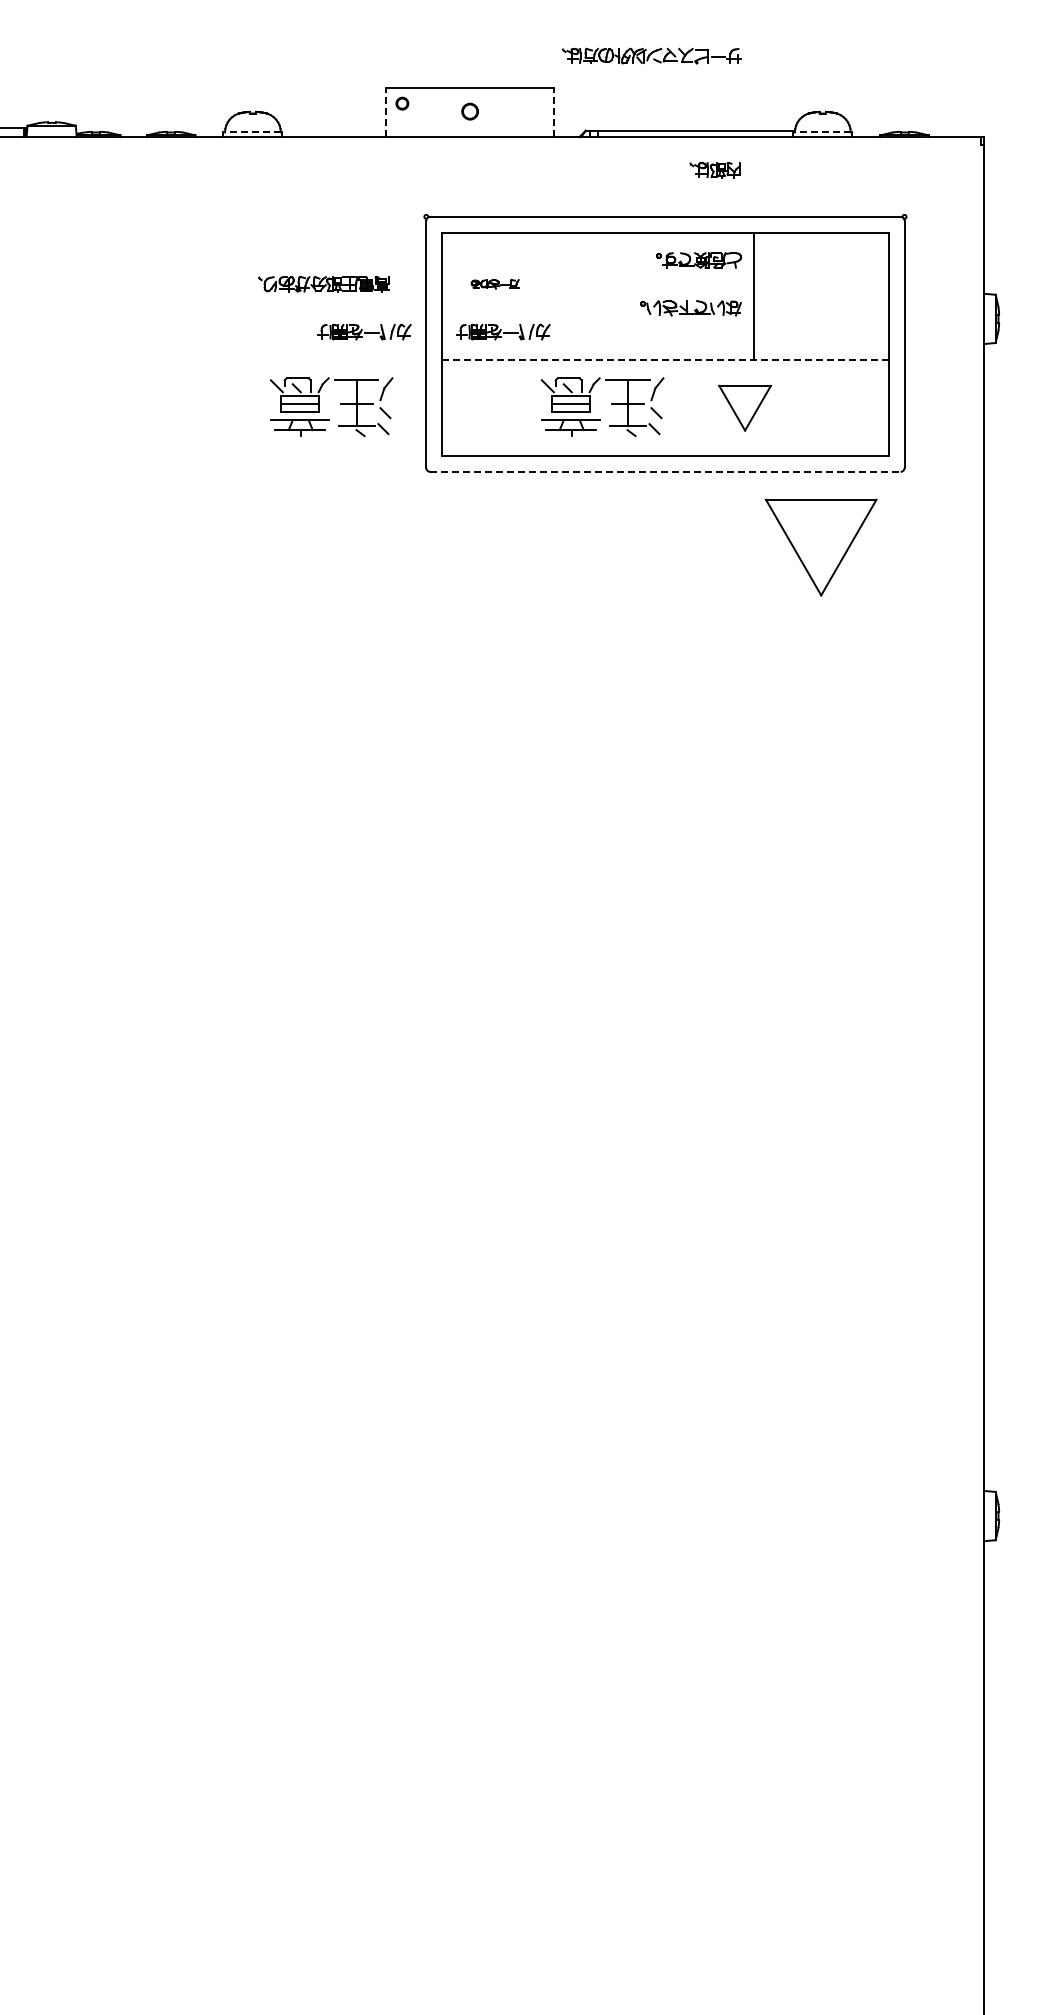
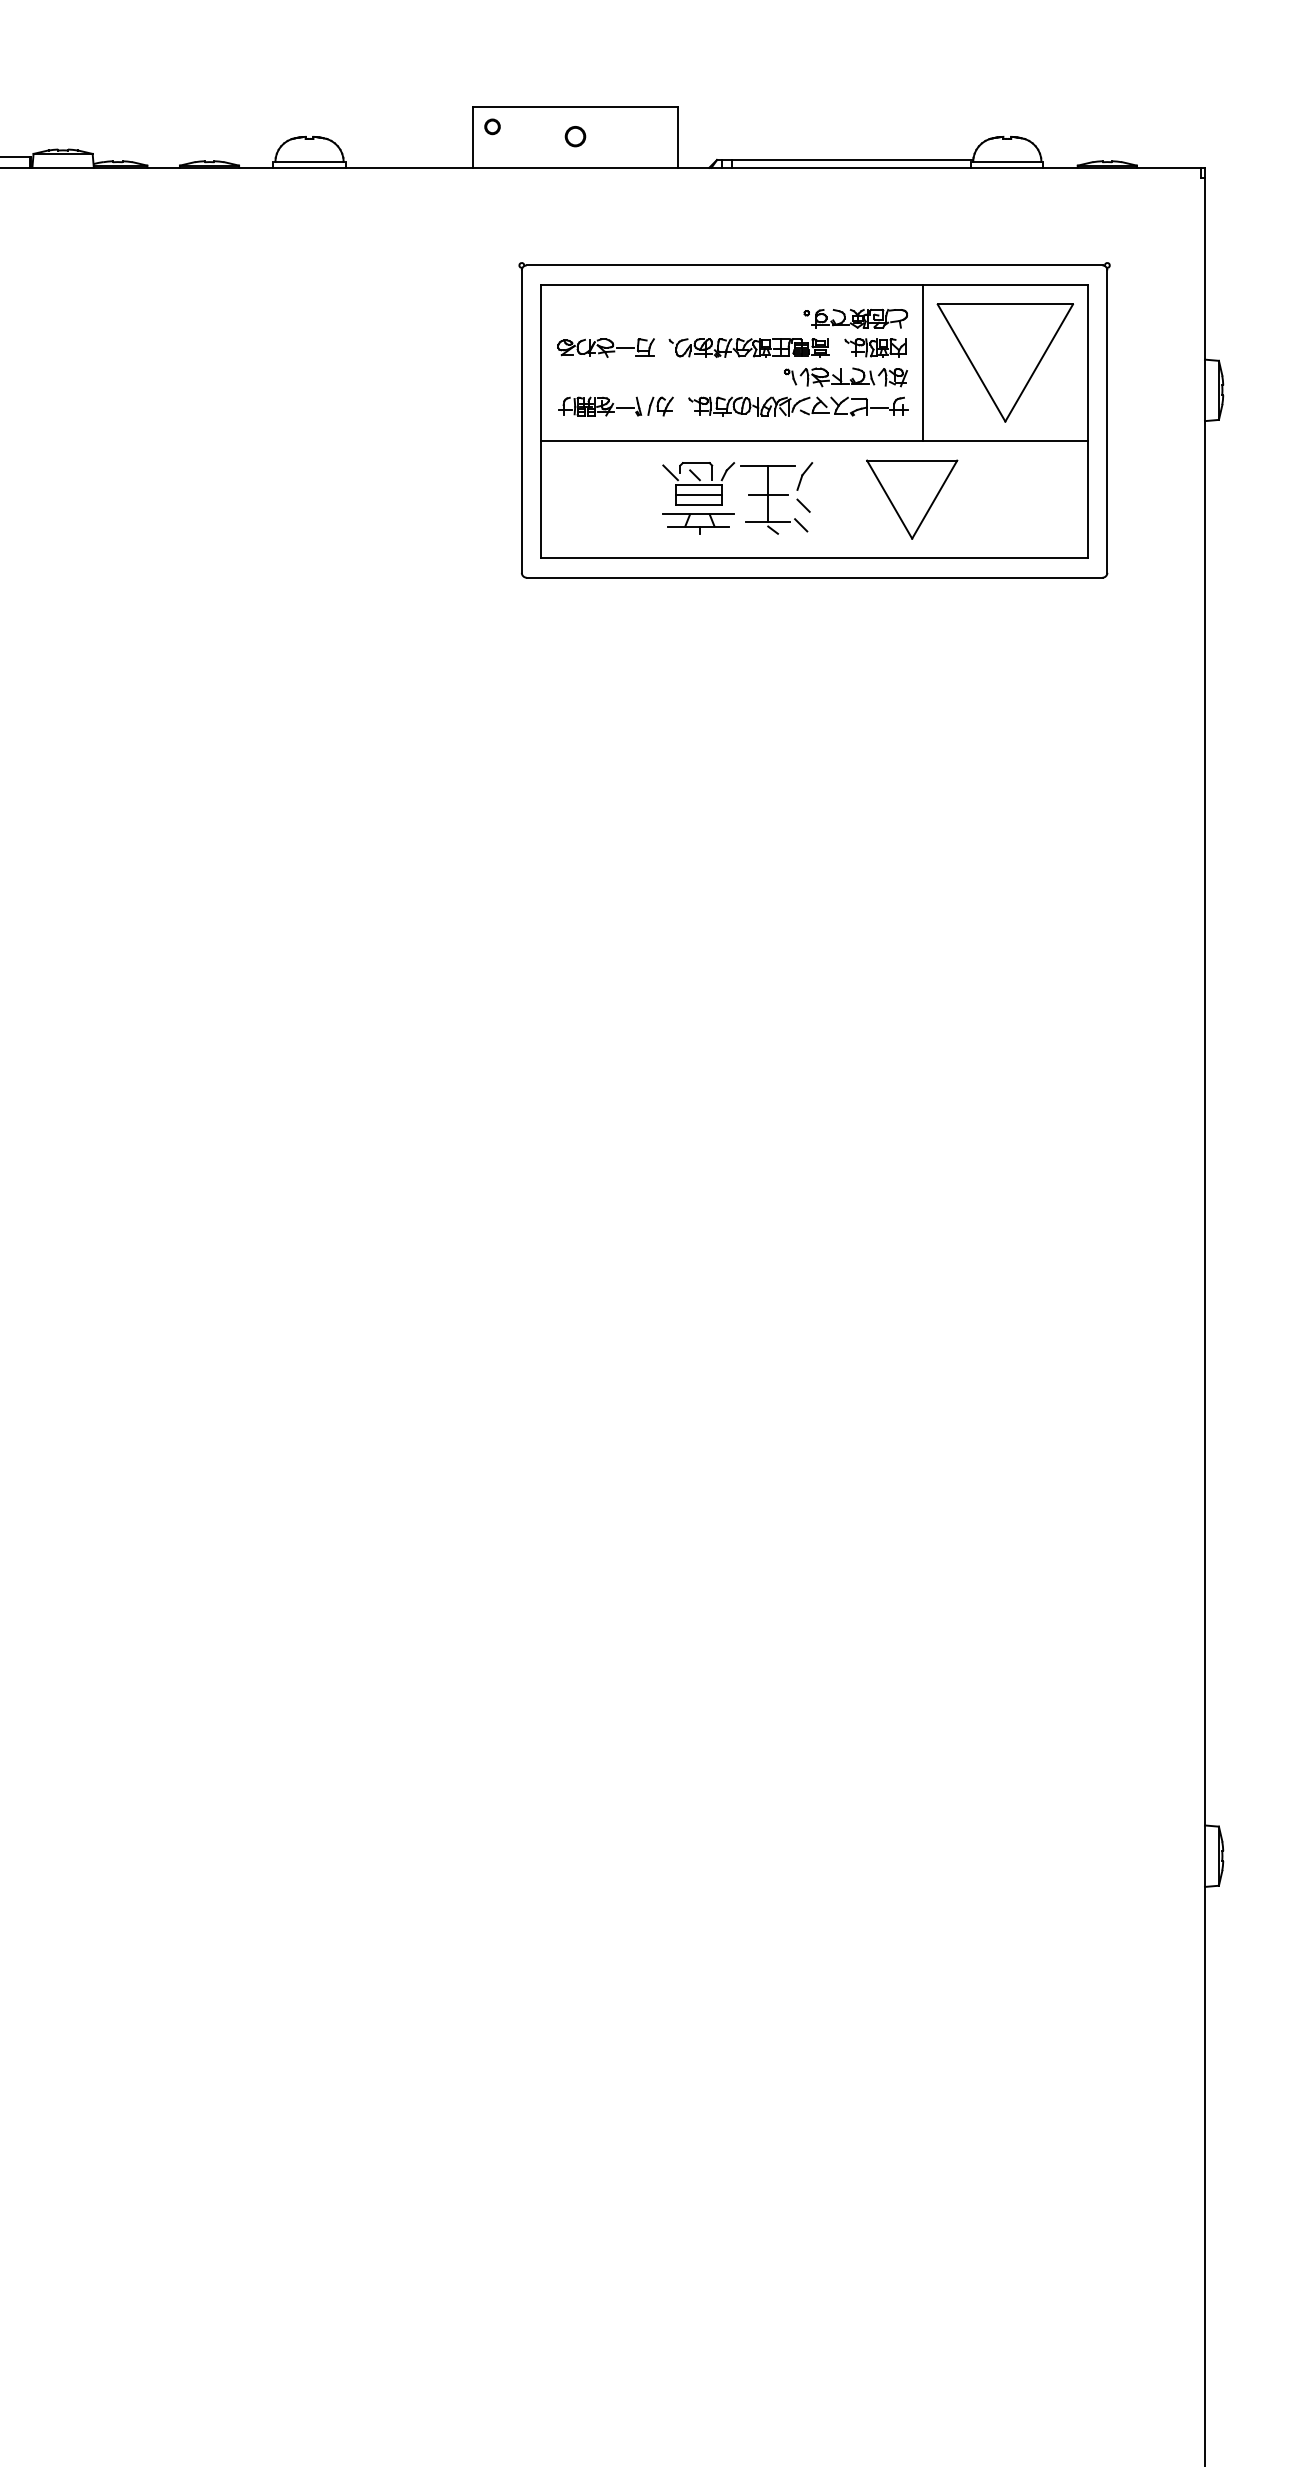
part: (651, 55) -> (797, 405), moved
line: (386, 112) -> (473, 137), dashed -> solid
line: (553, 112) -> (677, 137), dashed -> solid
line: (252, 132) -> (309, 162), dashed -> solid
line: (822, 132) -> (1006, 162), dashed -> solid
part: (714, 170) -> (874, 348), moved
part: (323, 284) -> (748, 348), moved
part: (495, 284) -> (606, 348), size x1.67
part: (364, 331) -> (446, 405), removed
line: (664, 360) -> (813, 441), dashed -> solid
part: (340, 404) -> (416, 495), removed
part: (744, 408) -> (911, 500), size x1.43
line: (665, 471) -> (814, 577), dashed -> solid
part: (821, 547) -> (1005, 362), moved

